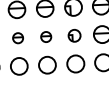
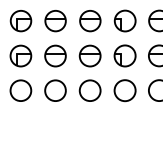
part: (74, 35) -> (124, 55), size x1.43
part: (45, 36) -> (89, 55), size x1.67
part: (18, 37) -> (55, 55), size x1.67

